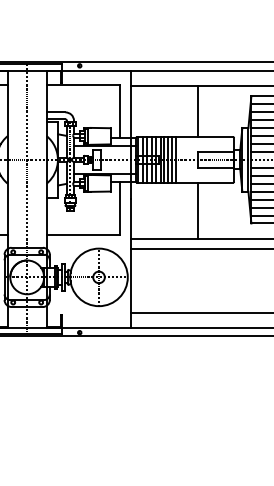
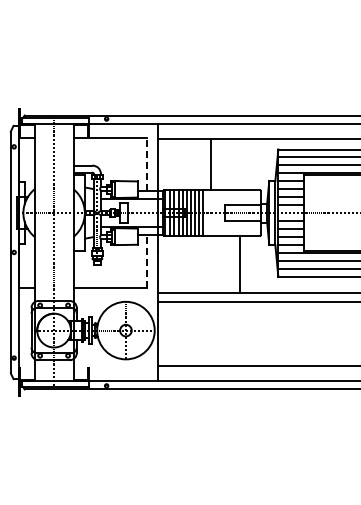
line: (120, 111) -> (147, 164), solid -> dashed
line: (197, 111) -> (210, 164), moved
line: (120, 207) -> (147, 260), solid -> dashed
line: (197, 210) -> (239, 263), moved

